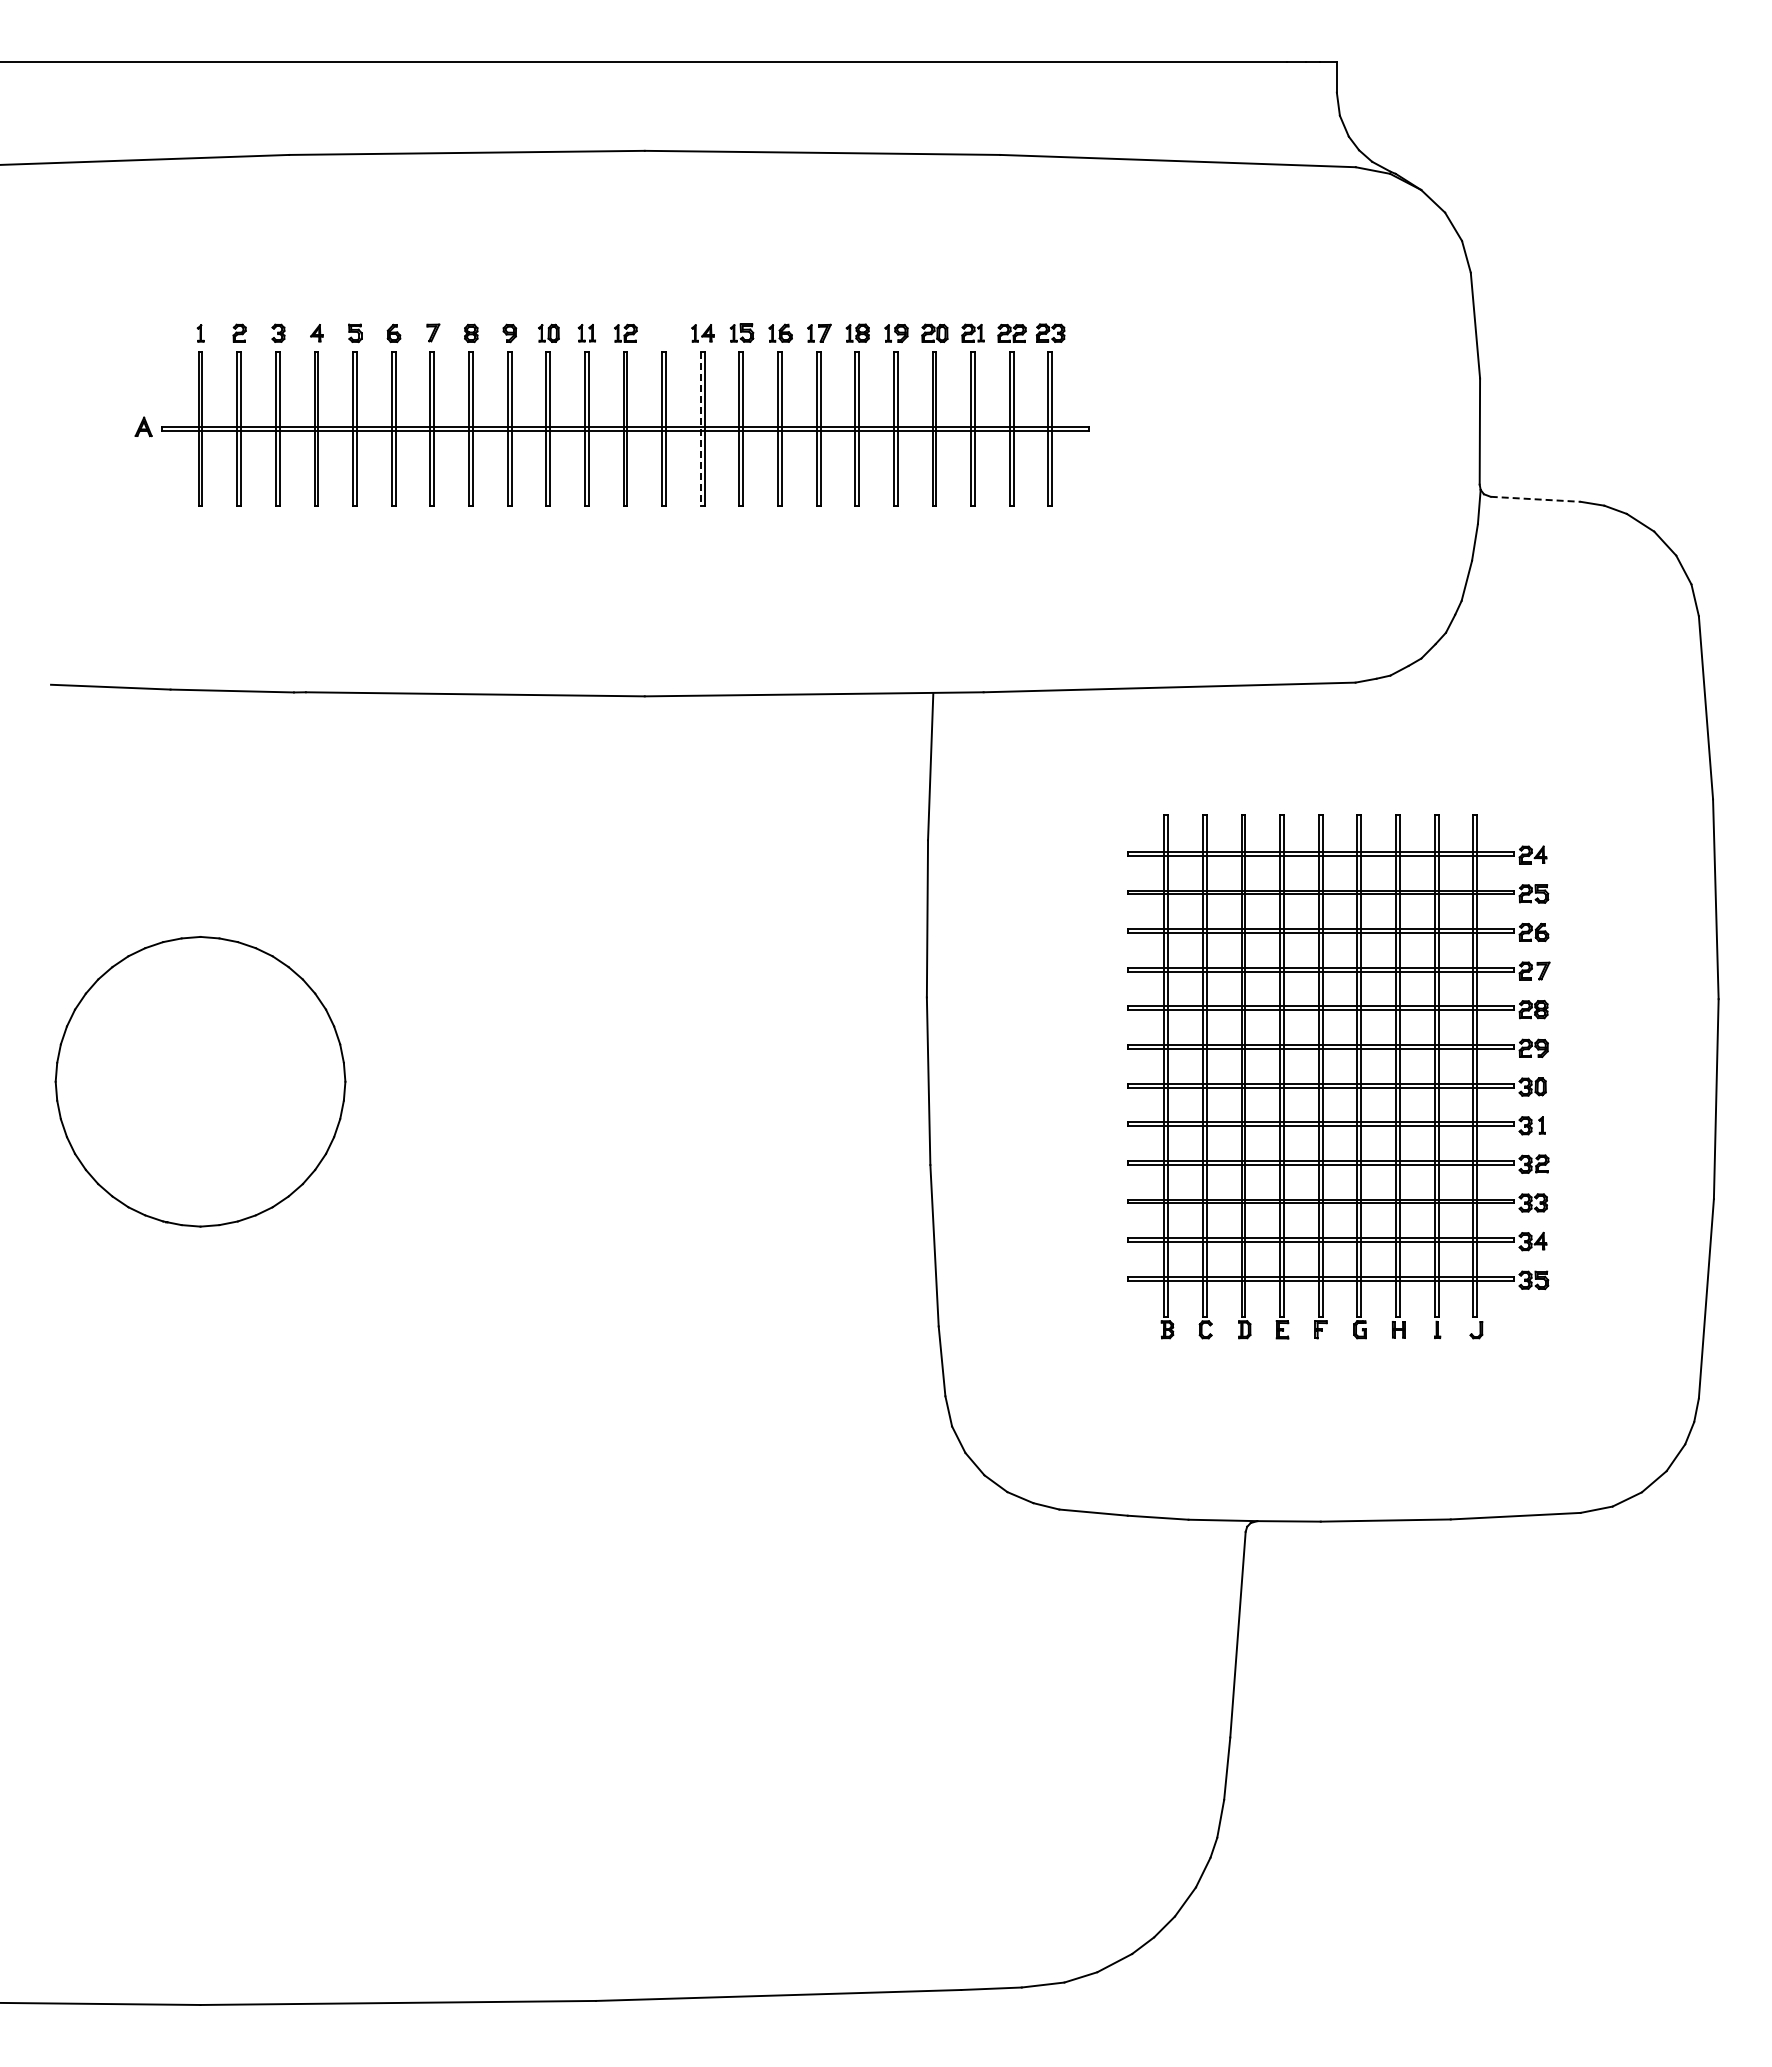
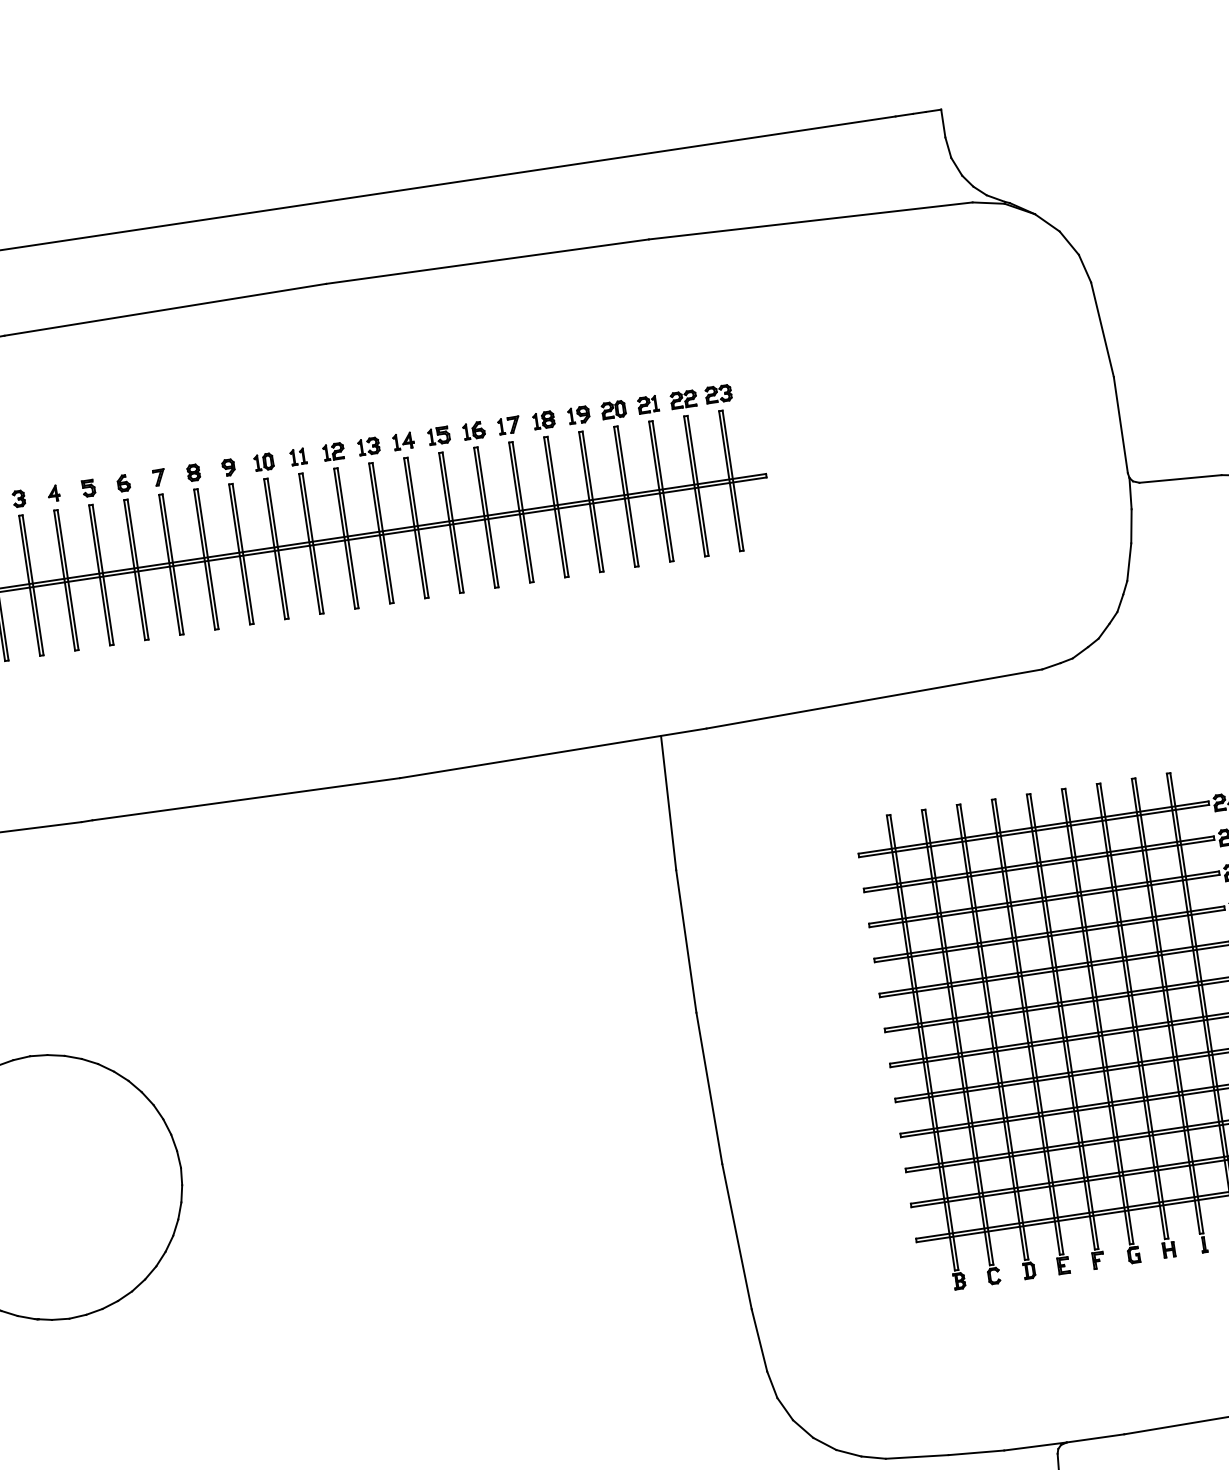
part: (664, 332) -> (368, 445), added
line: (700, 429) -> (414, 528), dashed -> solid
line: (1536, 499) -> (1181, 479), dashed -> solid

